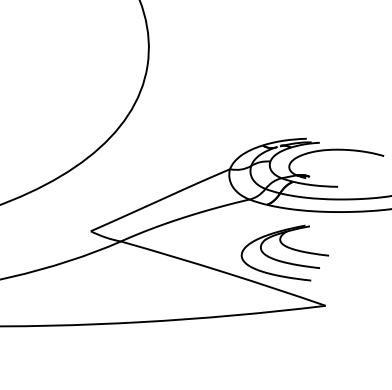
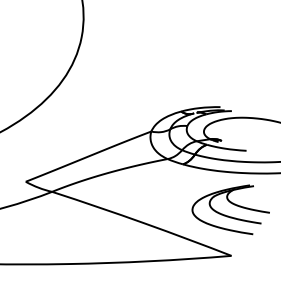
part: (284, 252) -> (230, 208), moved

